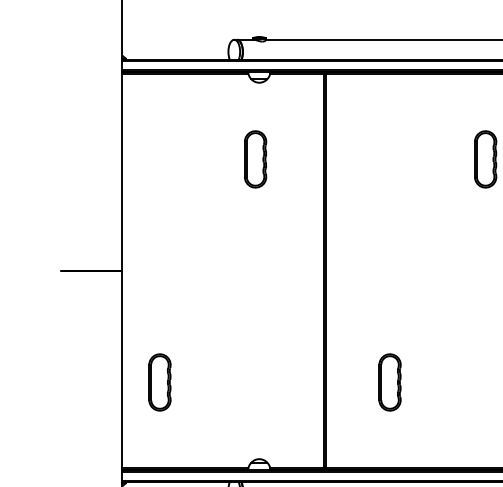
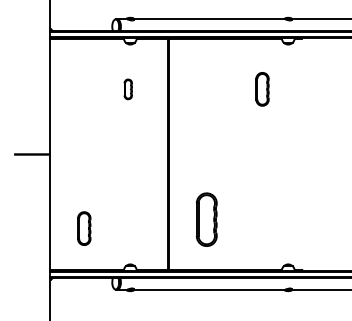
part: (256, 159) -> (128, 89), size x0.6
part: (160, 382) -> (84, 228), moved
part: (389, 382) -> (206, 219), size x1.6

